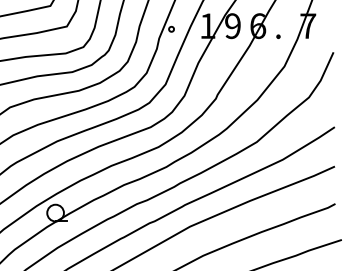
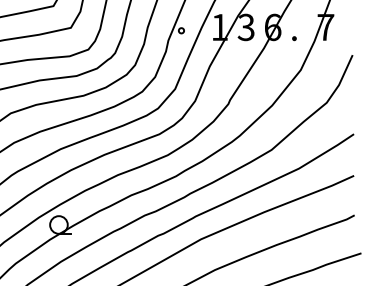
text: (232, 26) -> (245, 27), 9 -> 3

